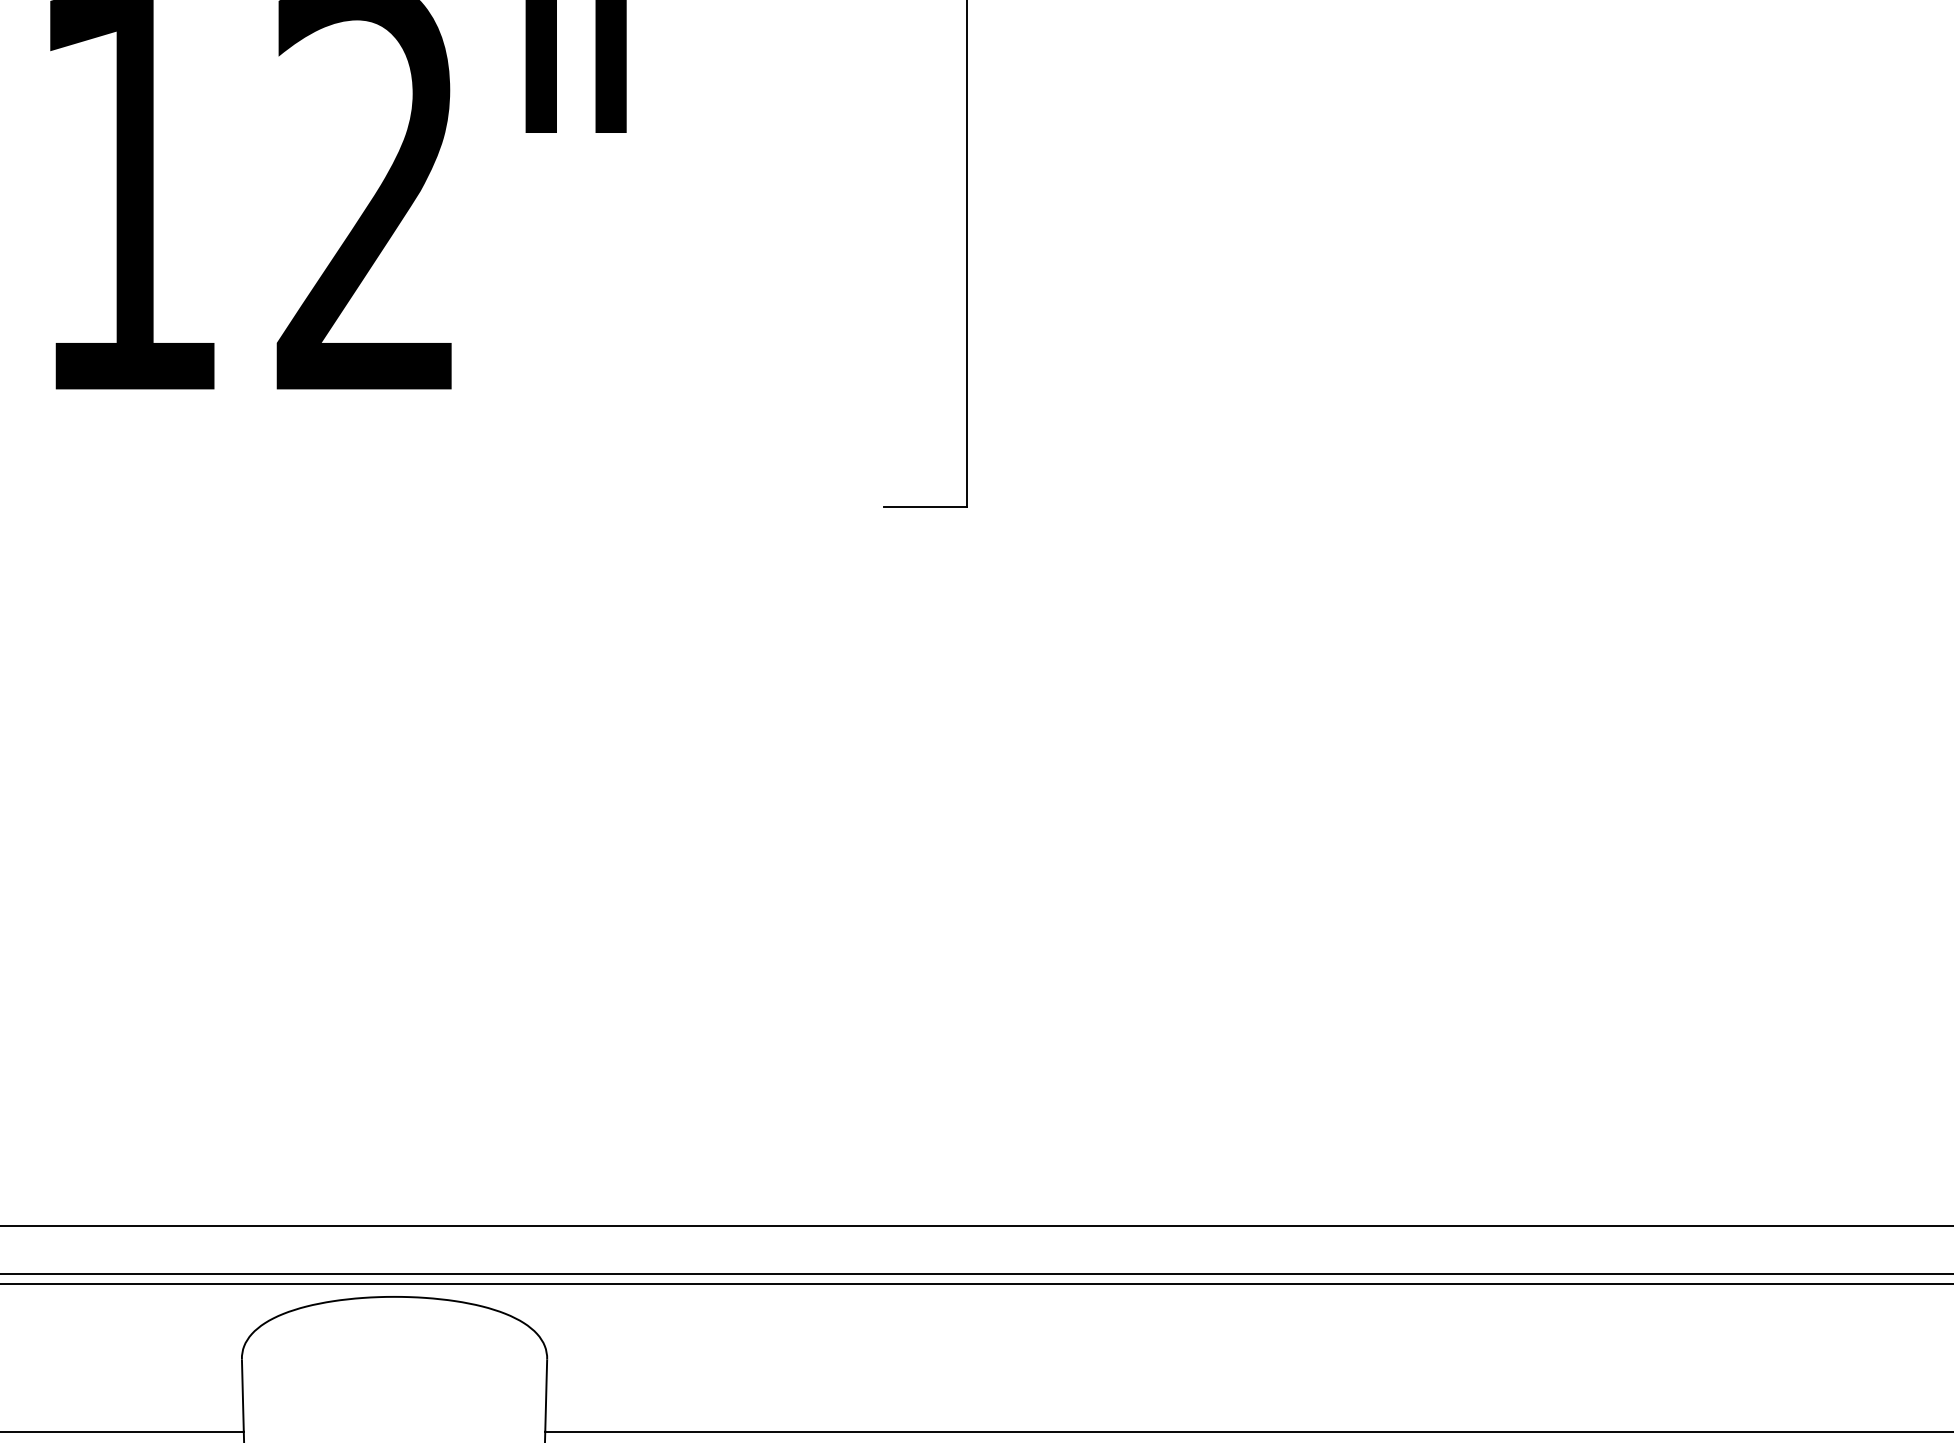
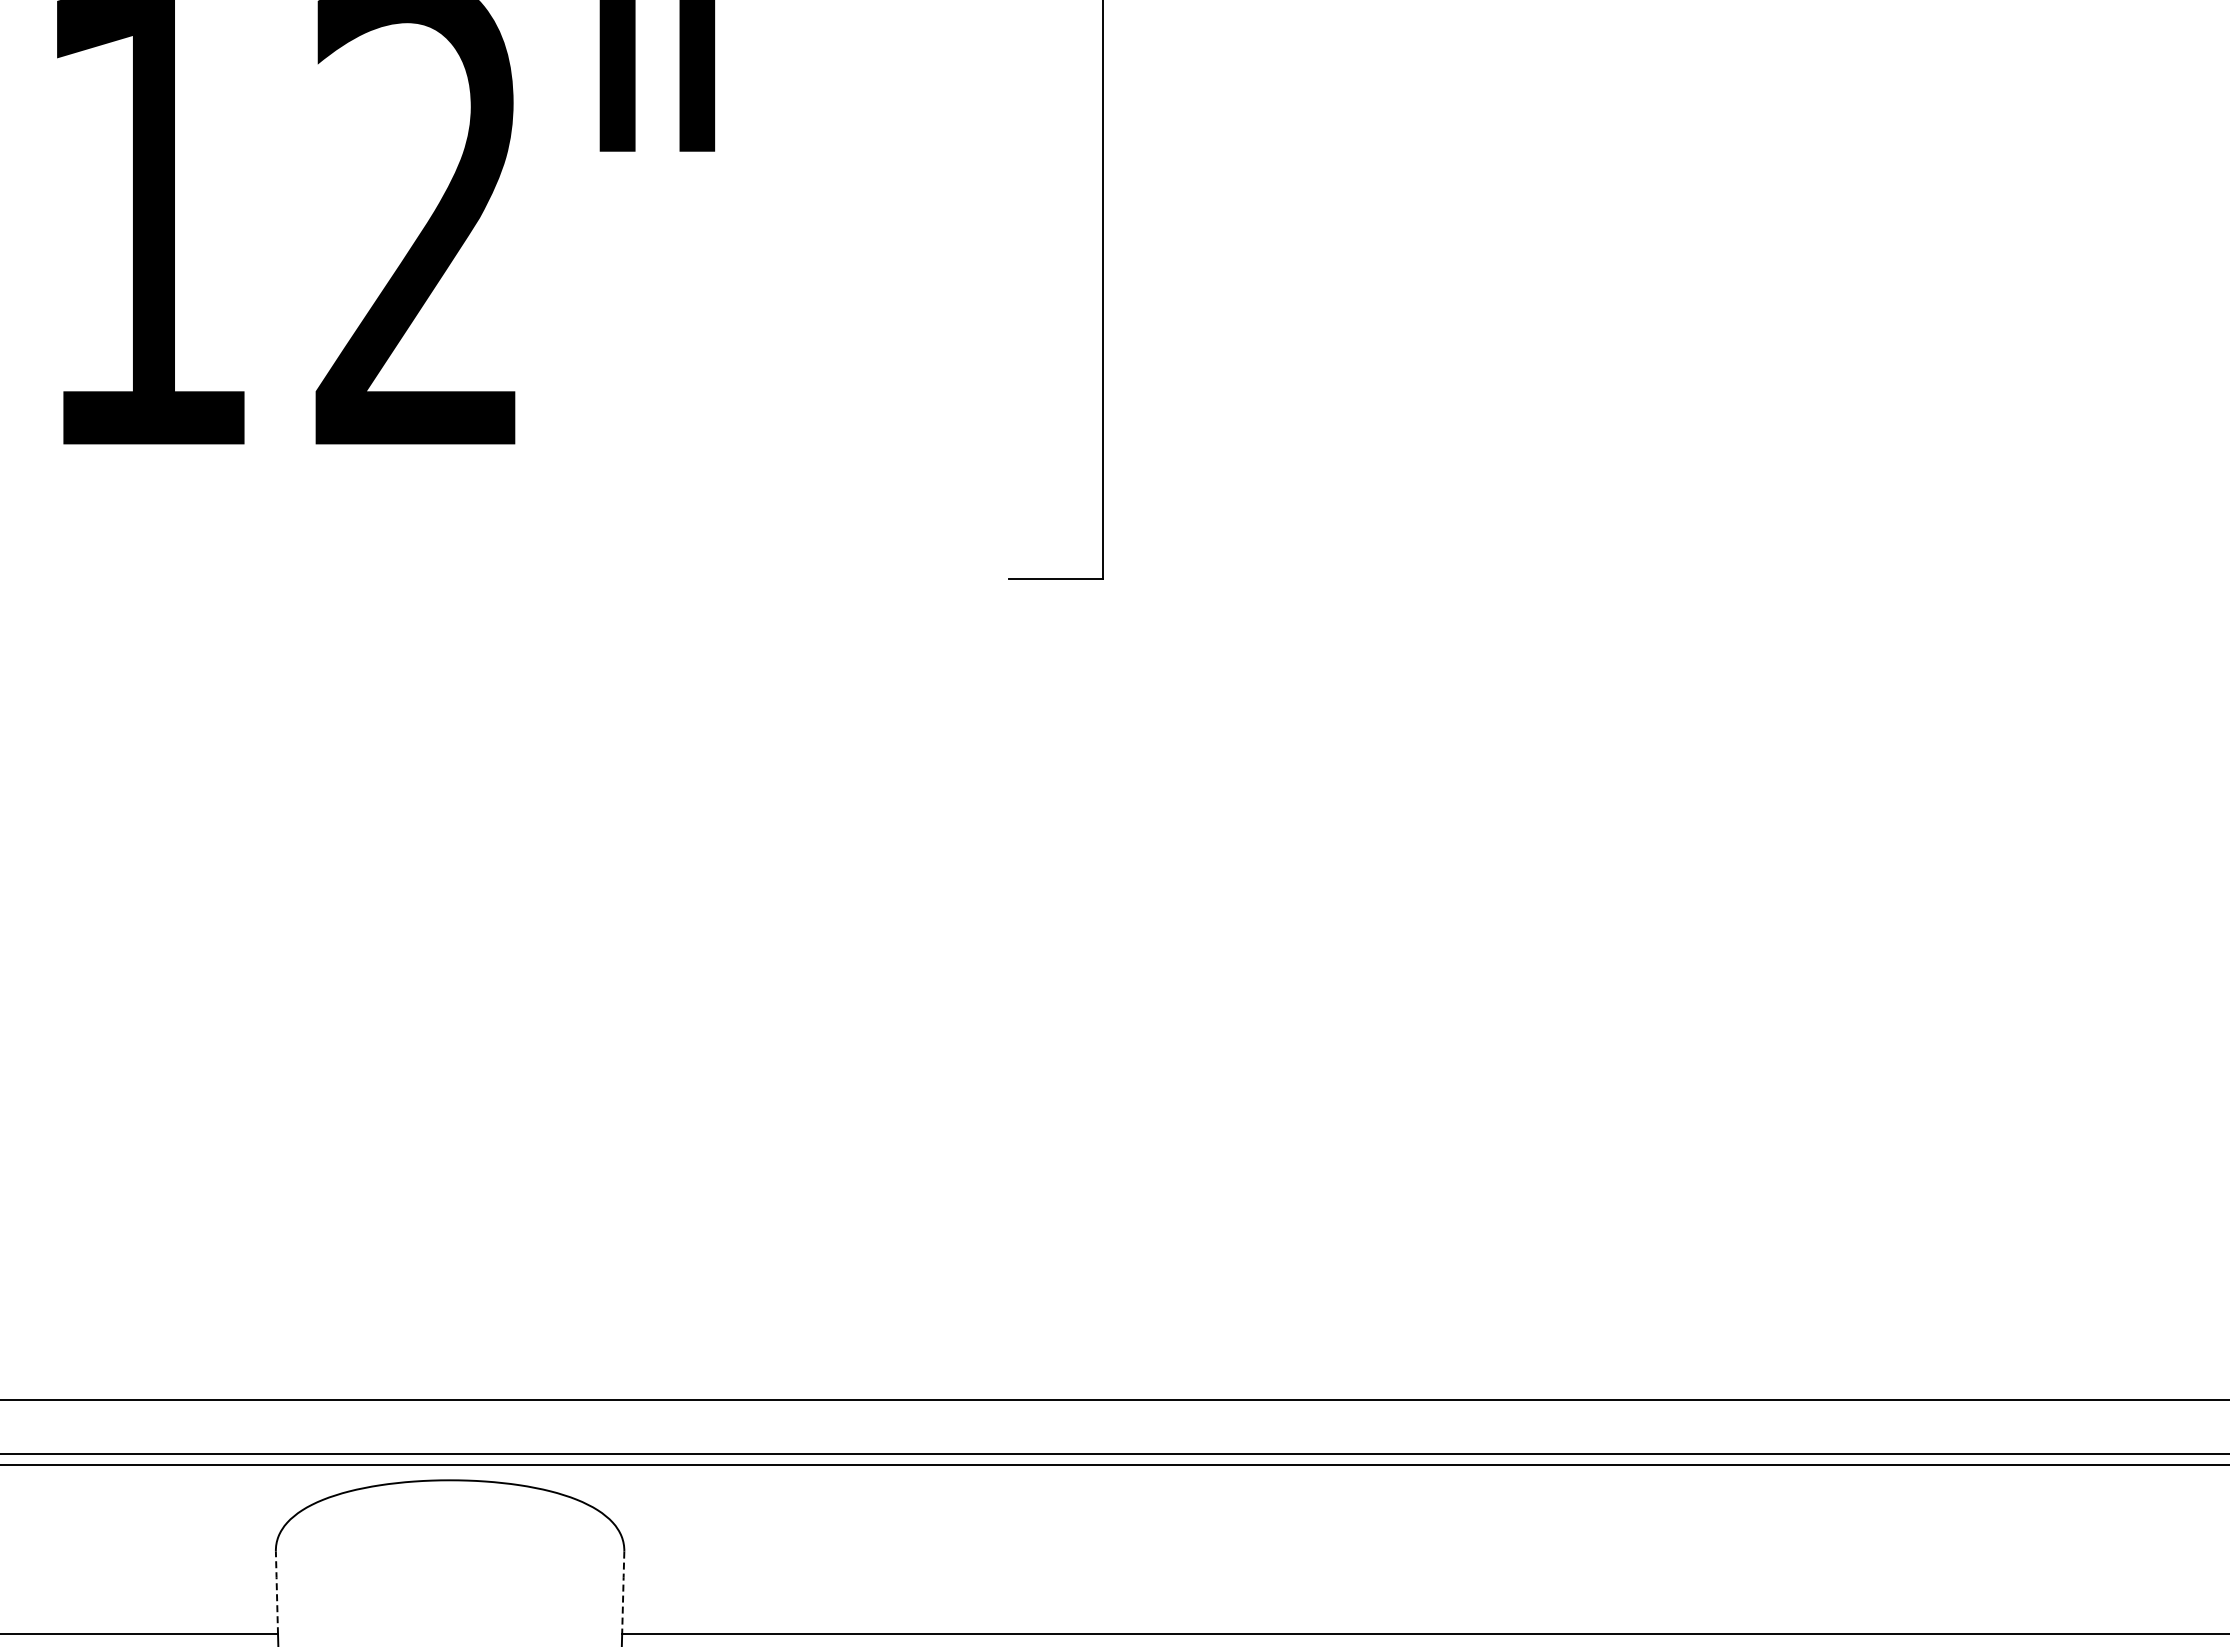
line: (242, 1396) -> (276, 1593), solid -> dashed
line: (546, 1396) -> (623, 1593), solid -> dashed

